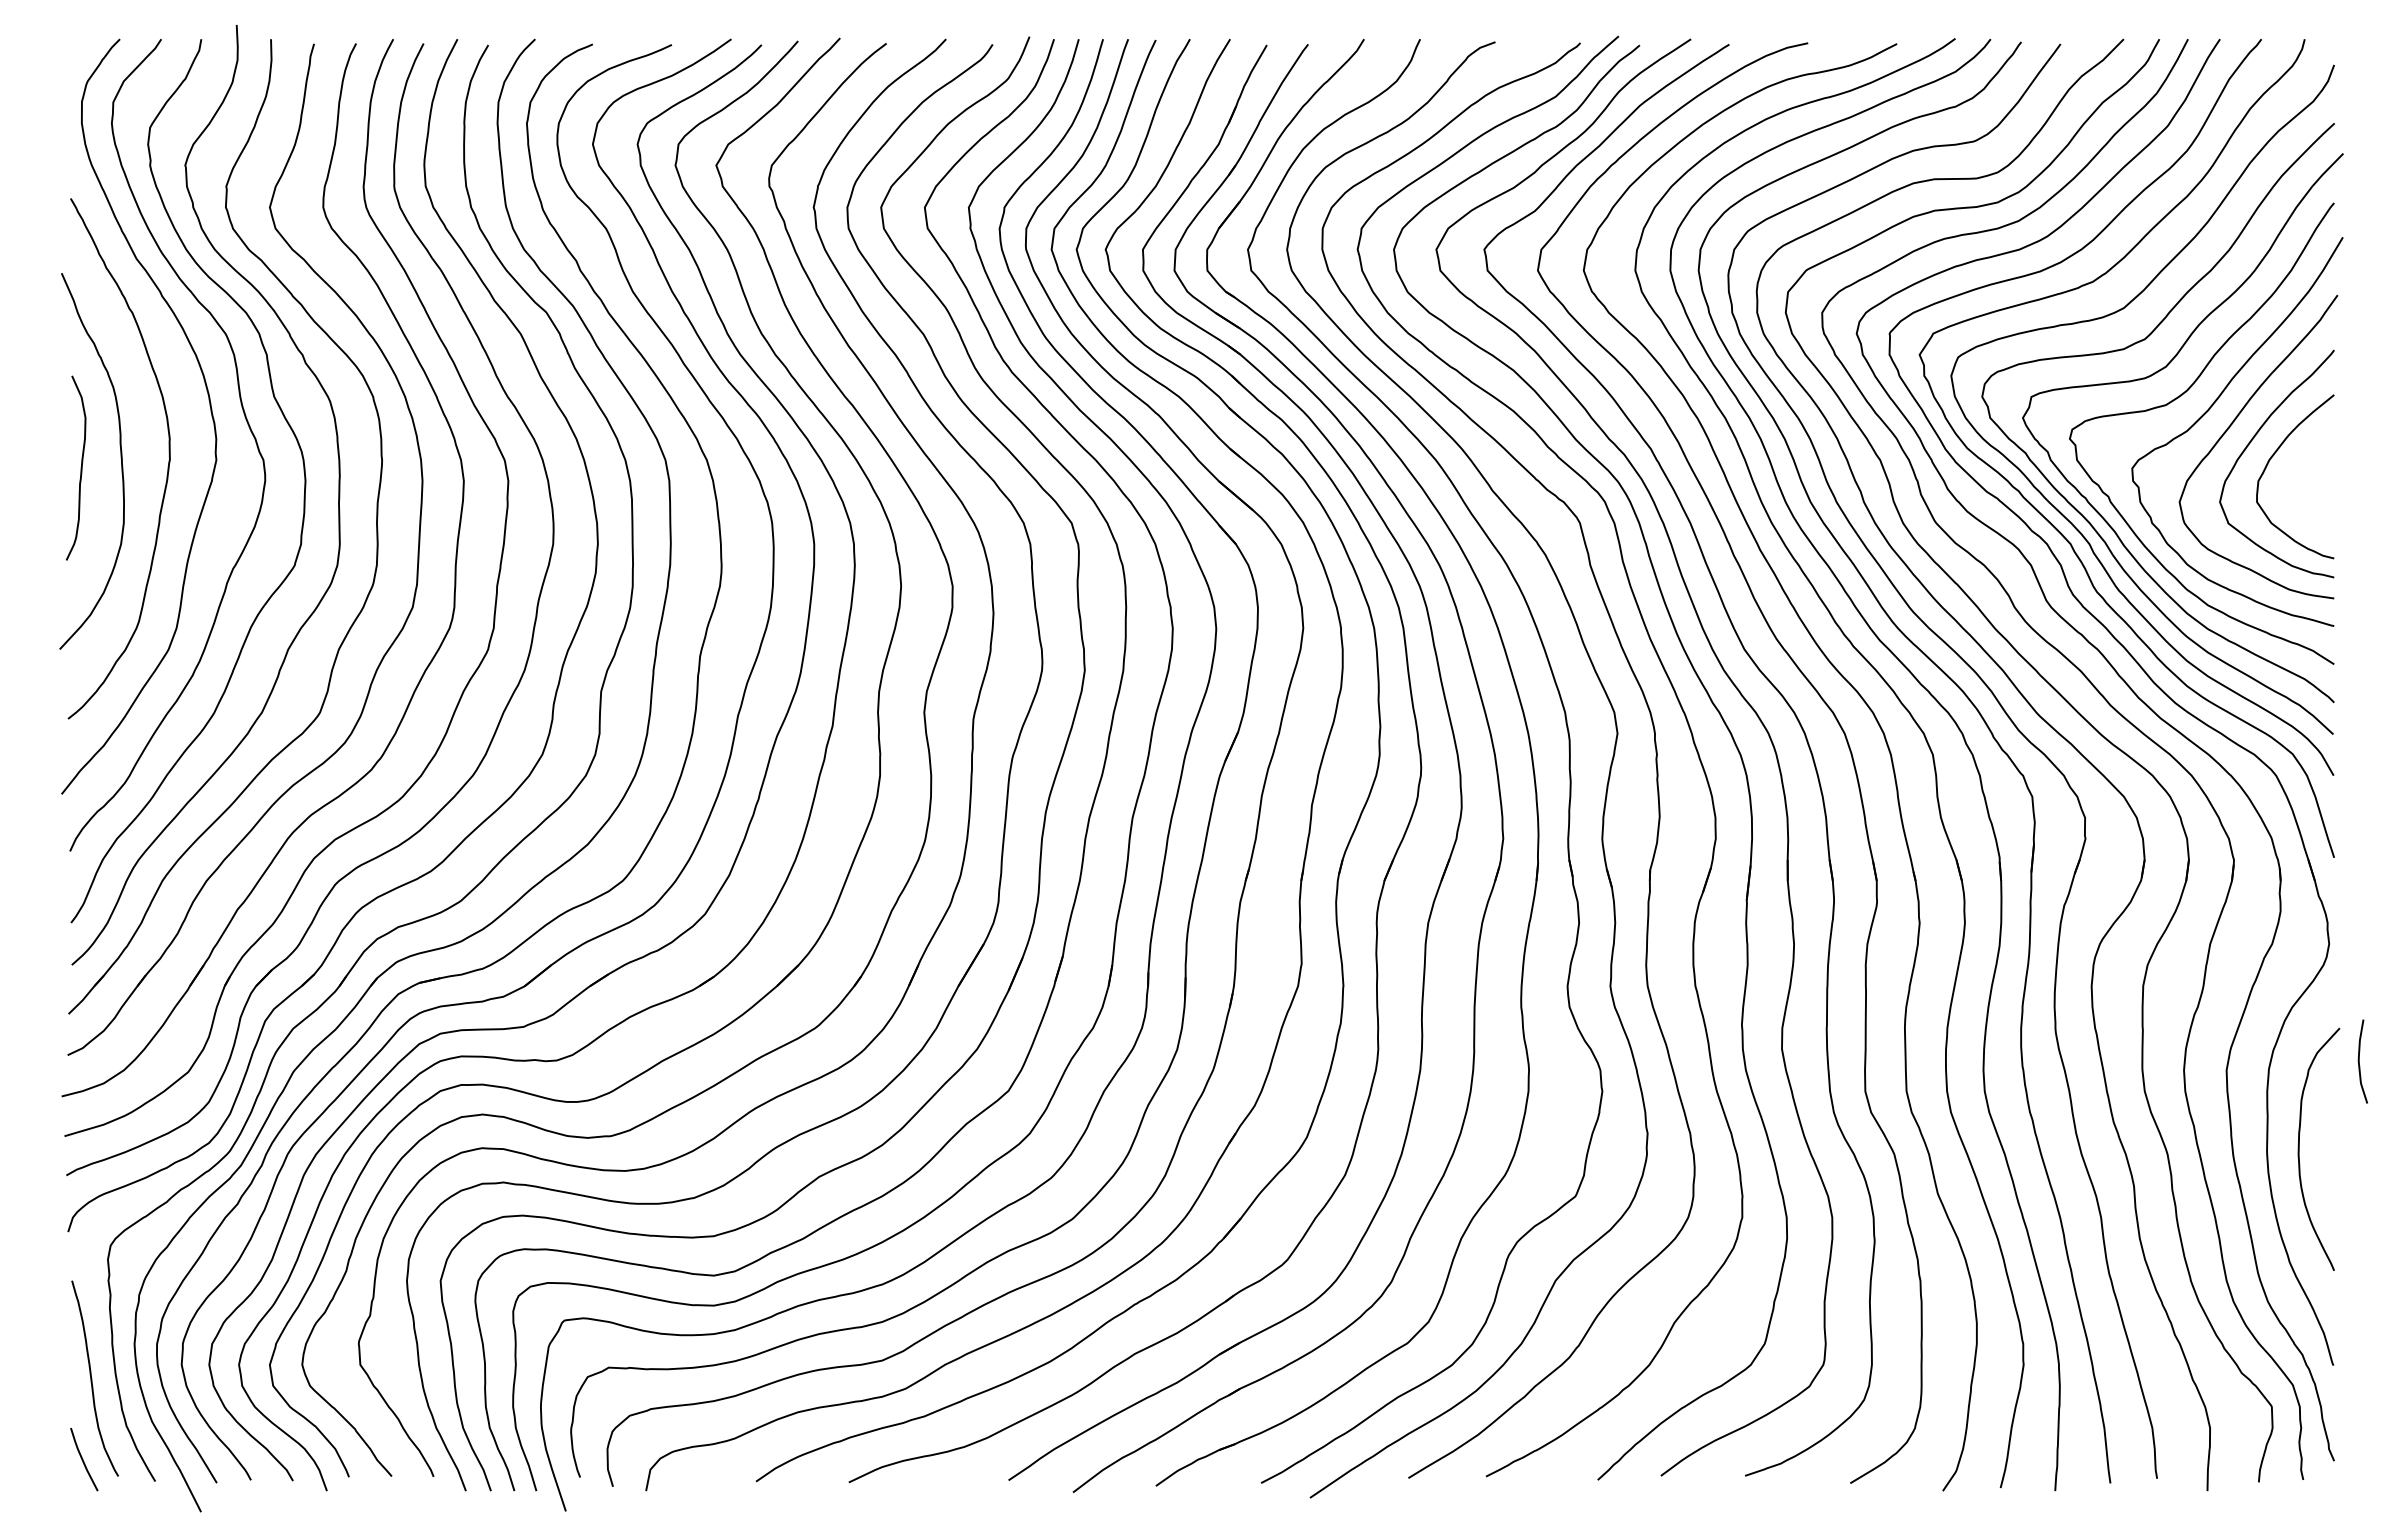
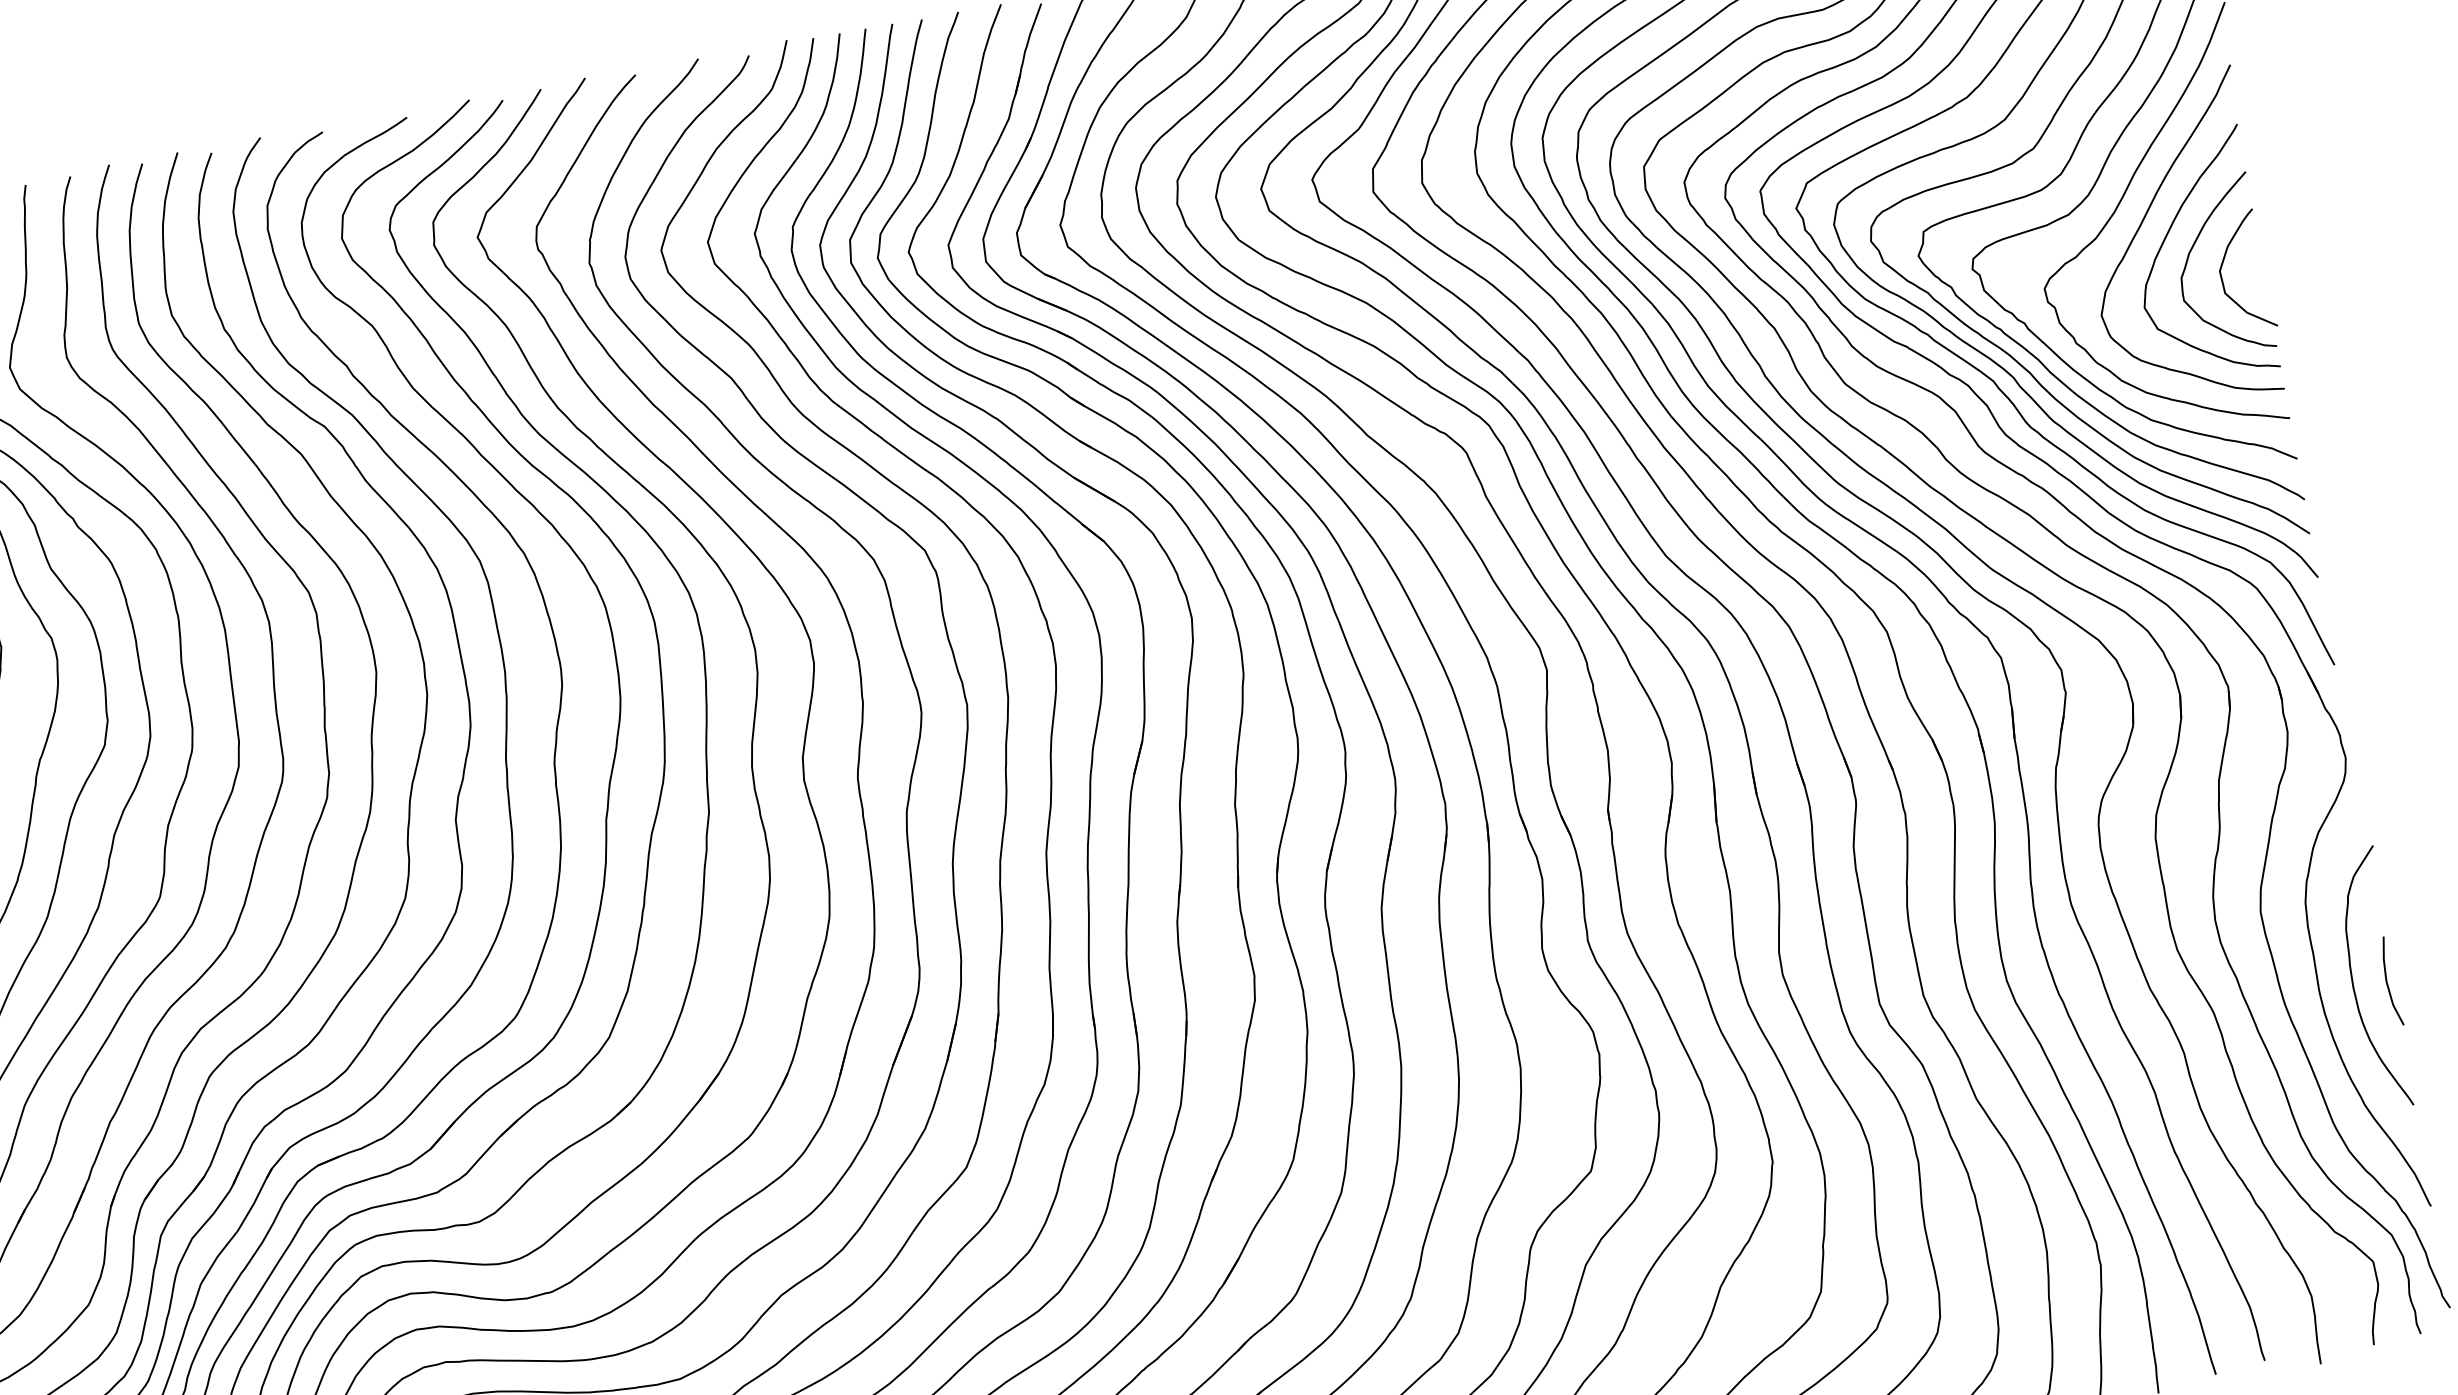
curve: (2298, 475) -> (2223, 264), added
curve: (2359, 1061) -> (2387, 981), moved

